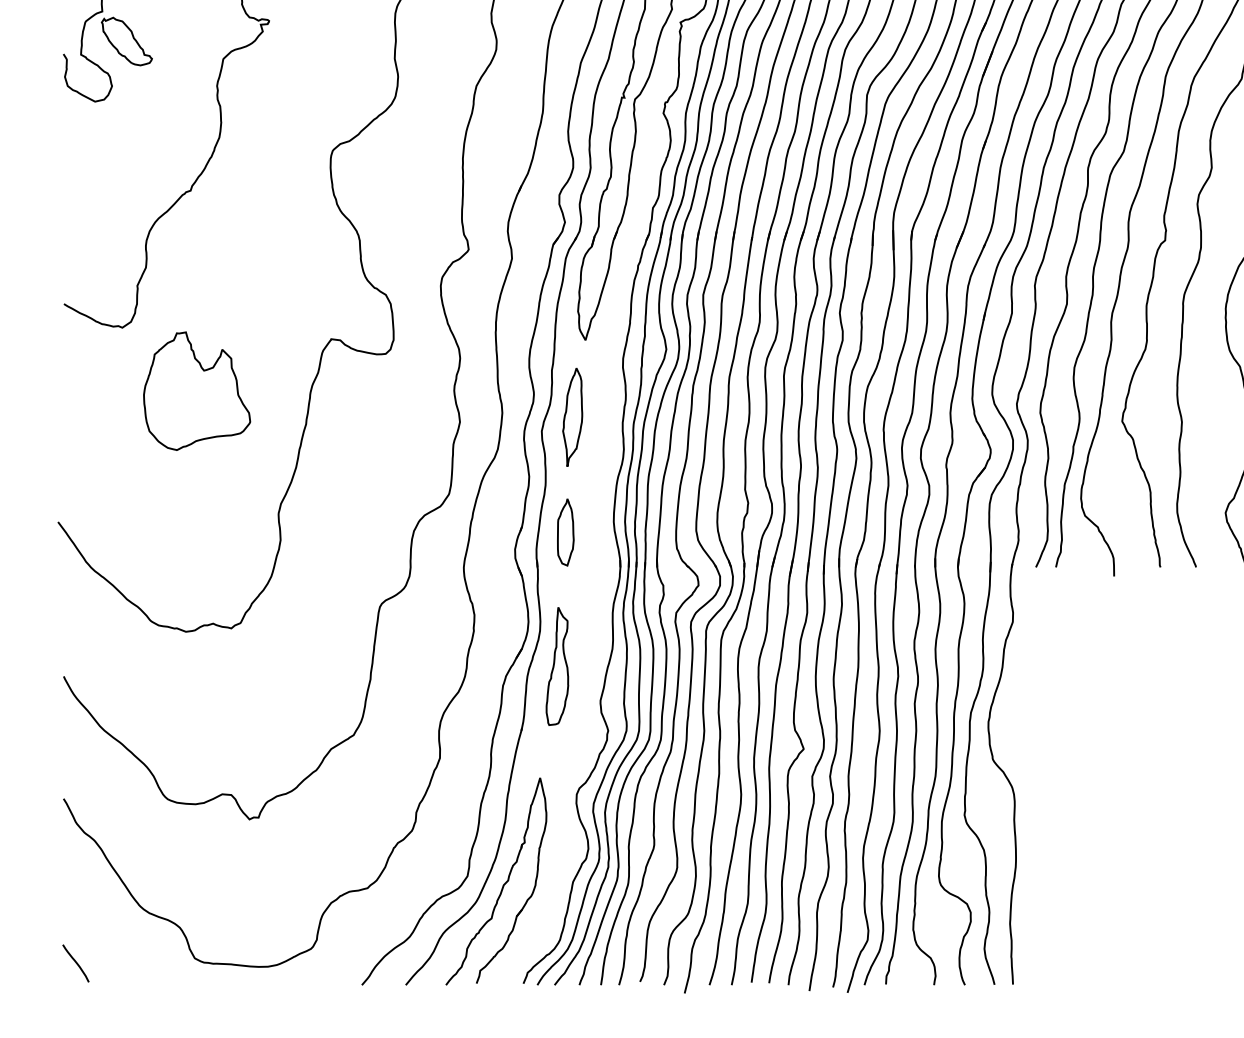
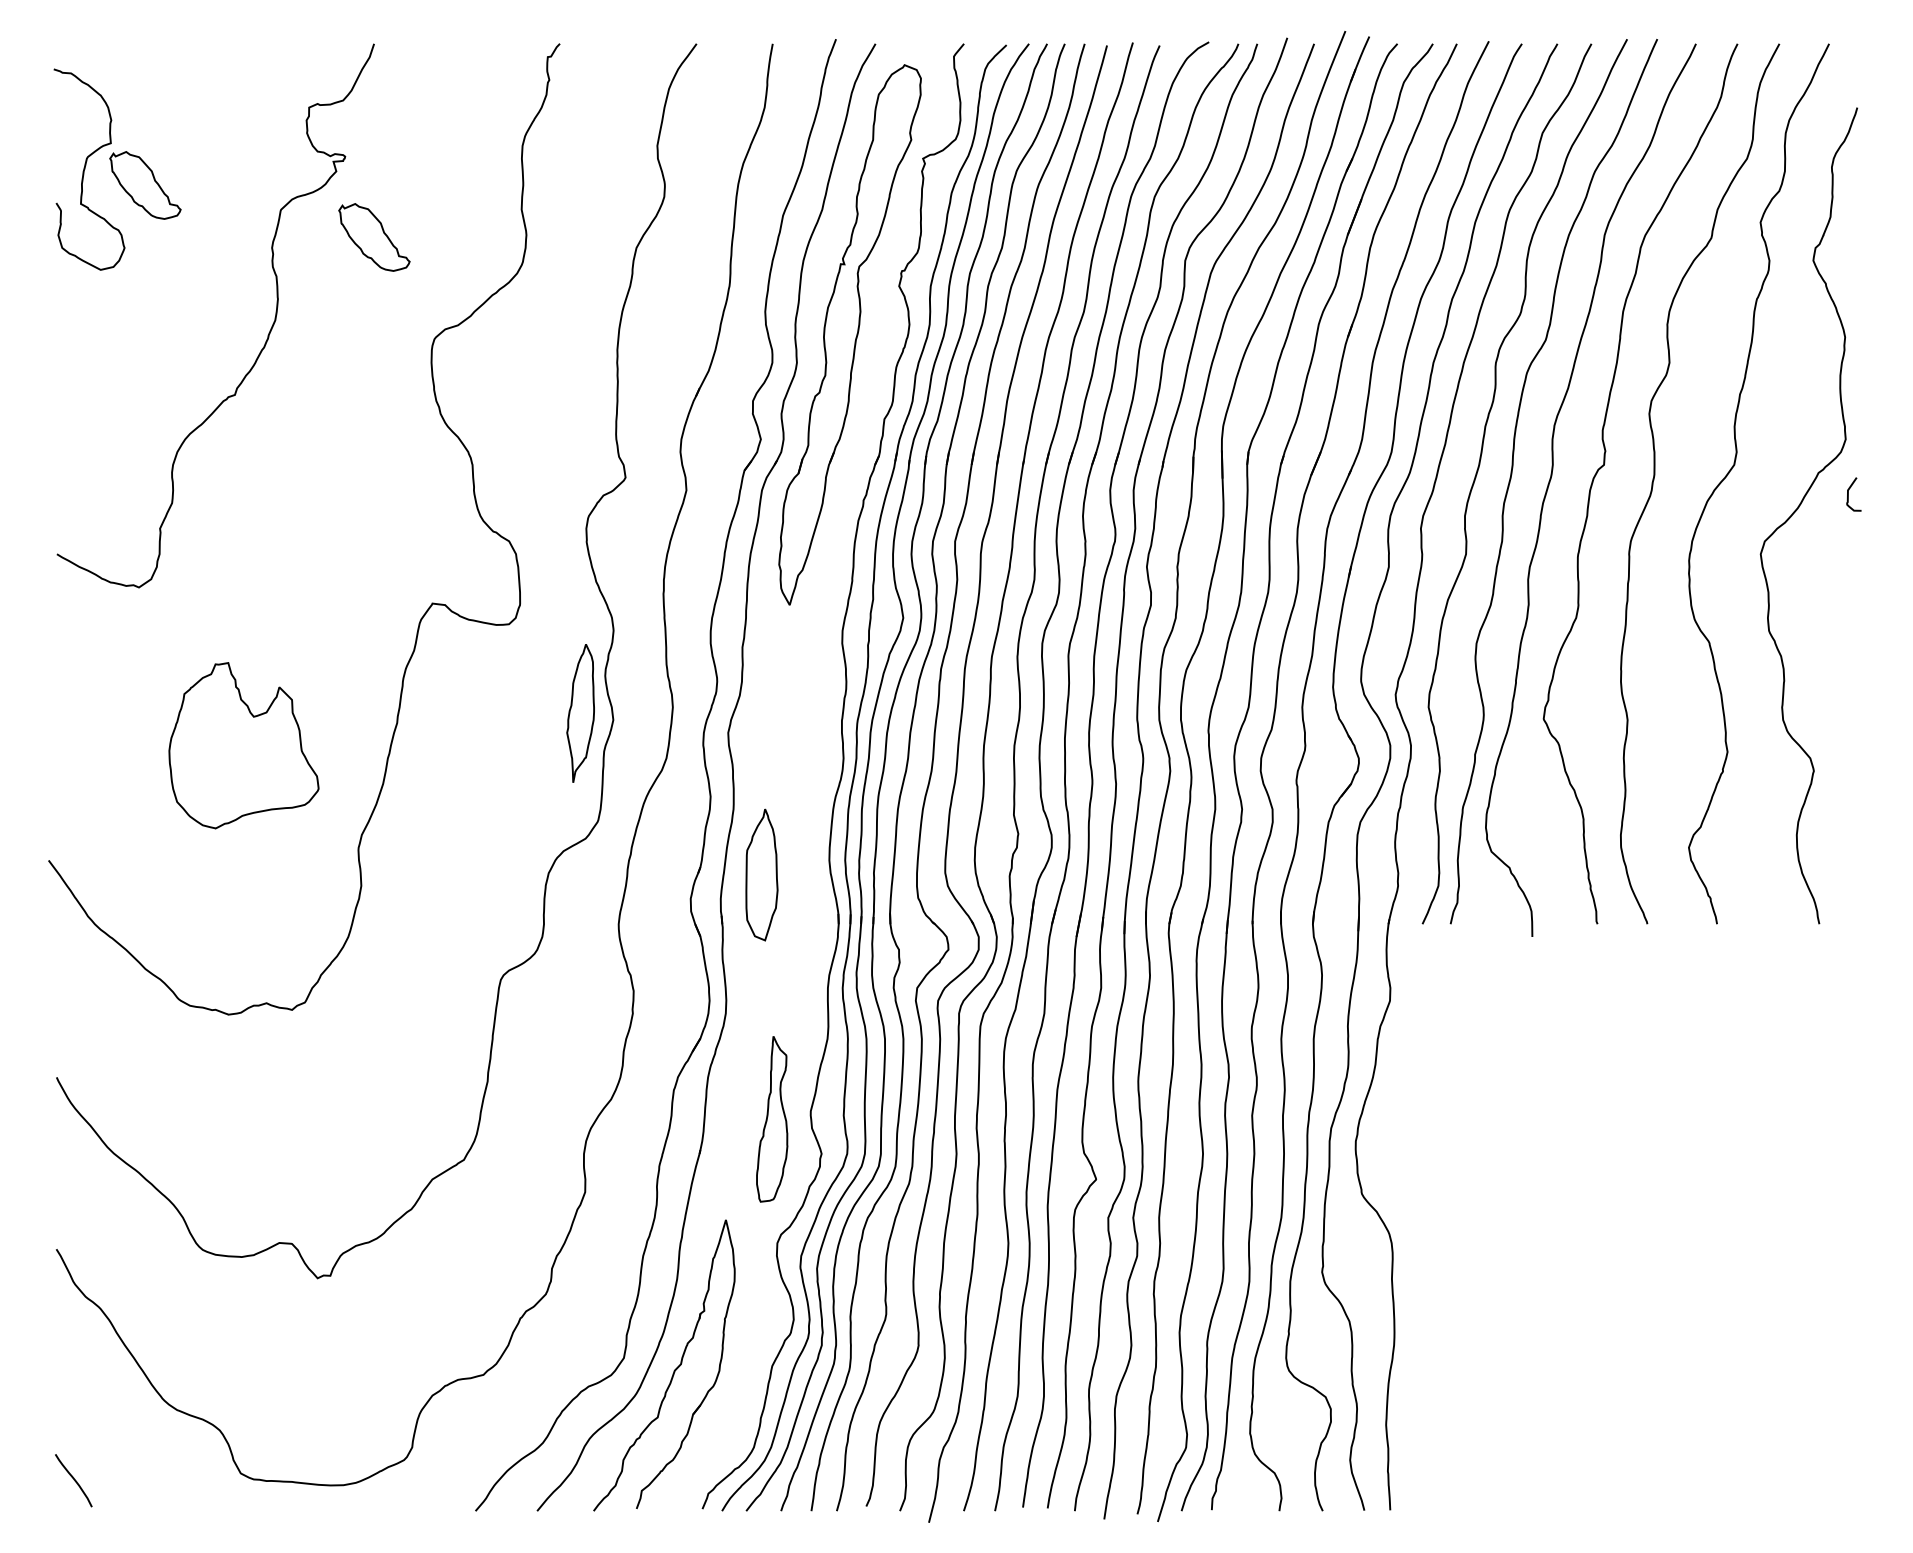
part: (290, 78) -> (374, 237), added
part: (196, 391) -> (243, 745), moved
part: (572, 417) -> (580, 713), moved
part: (565, 532) -> (761, 874), size x1.4
part: (557, 666) -> (772, 1119), moved

